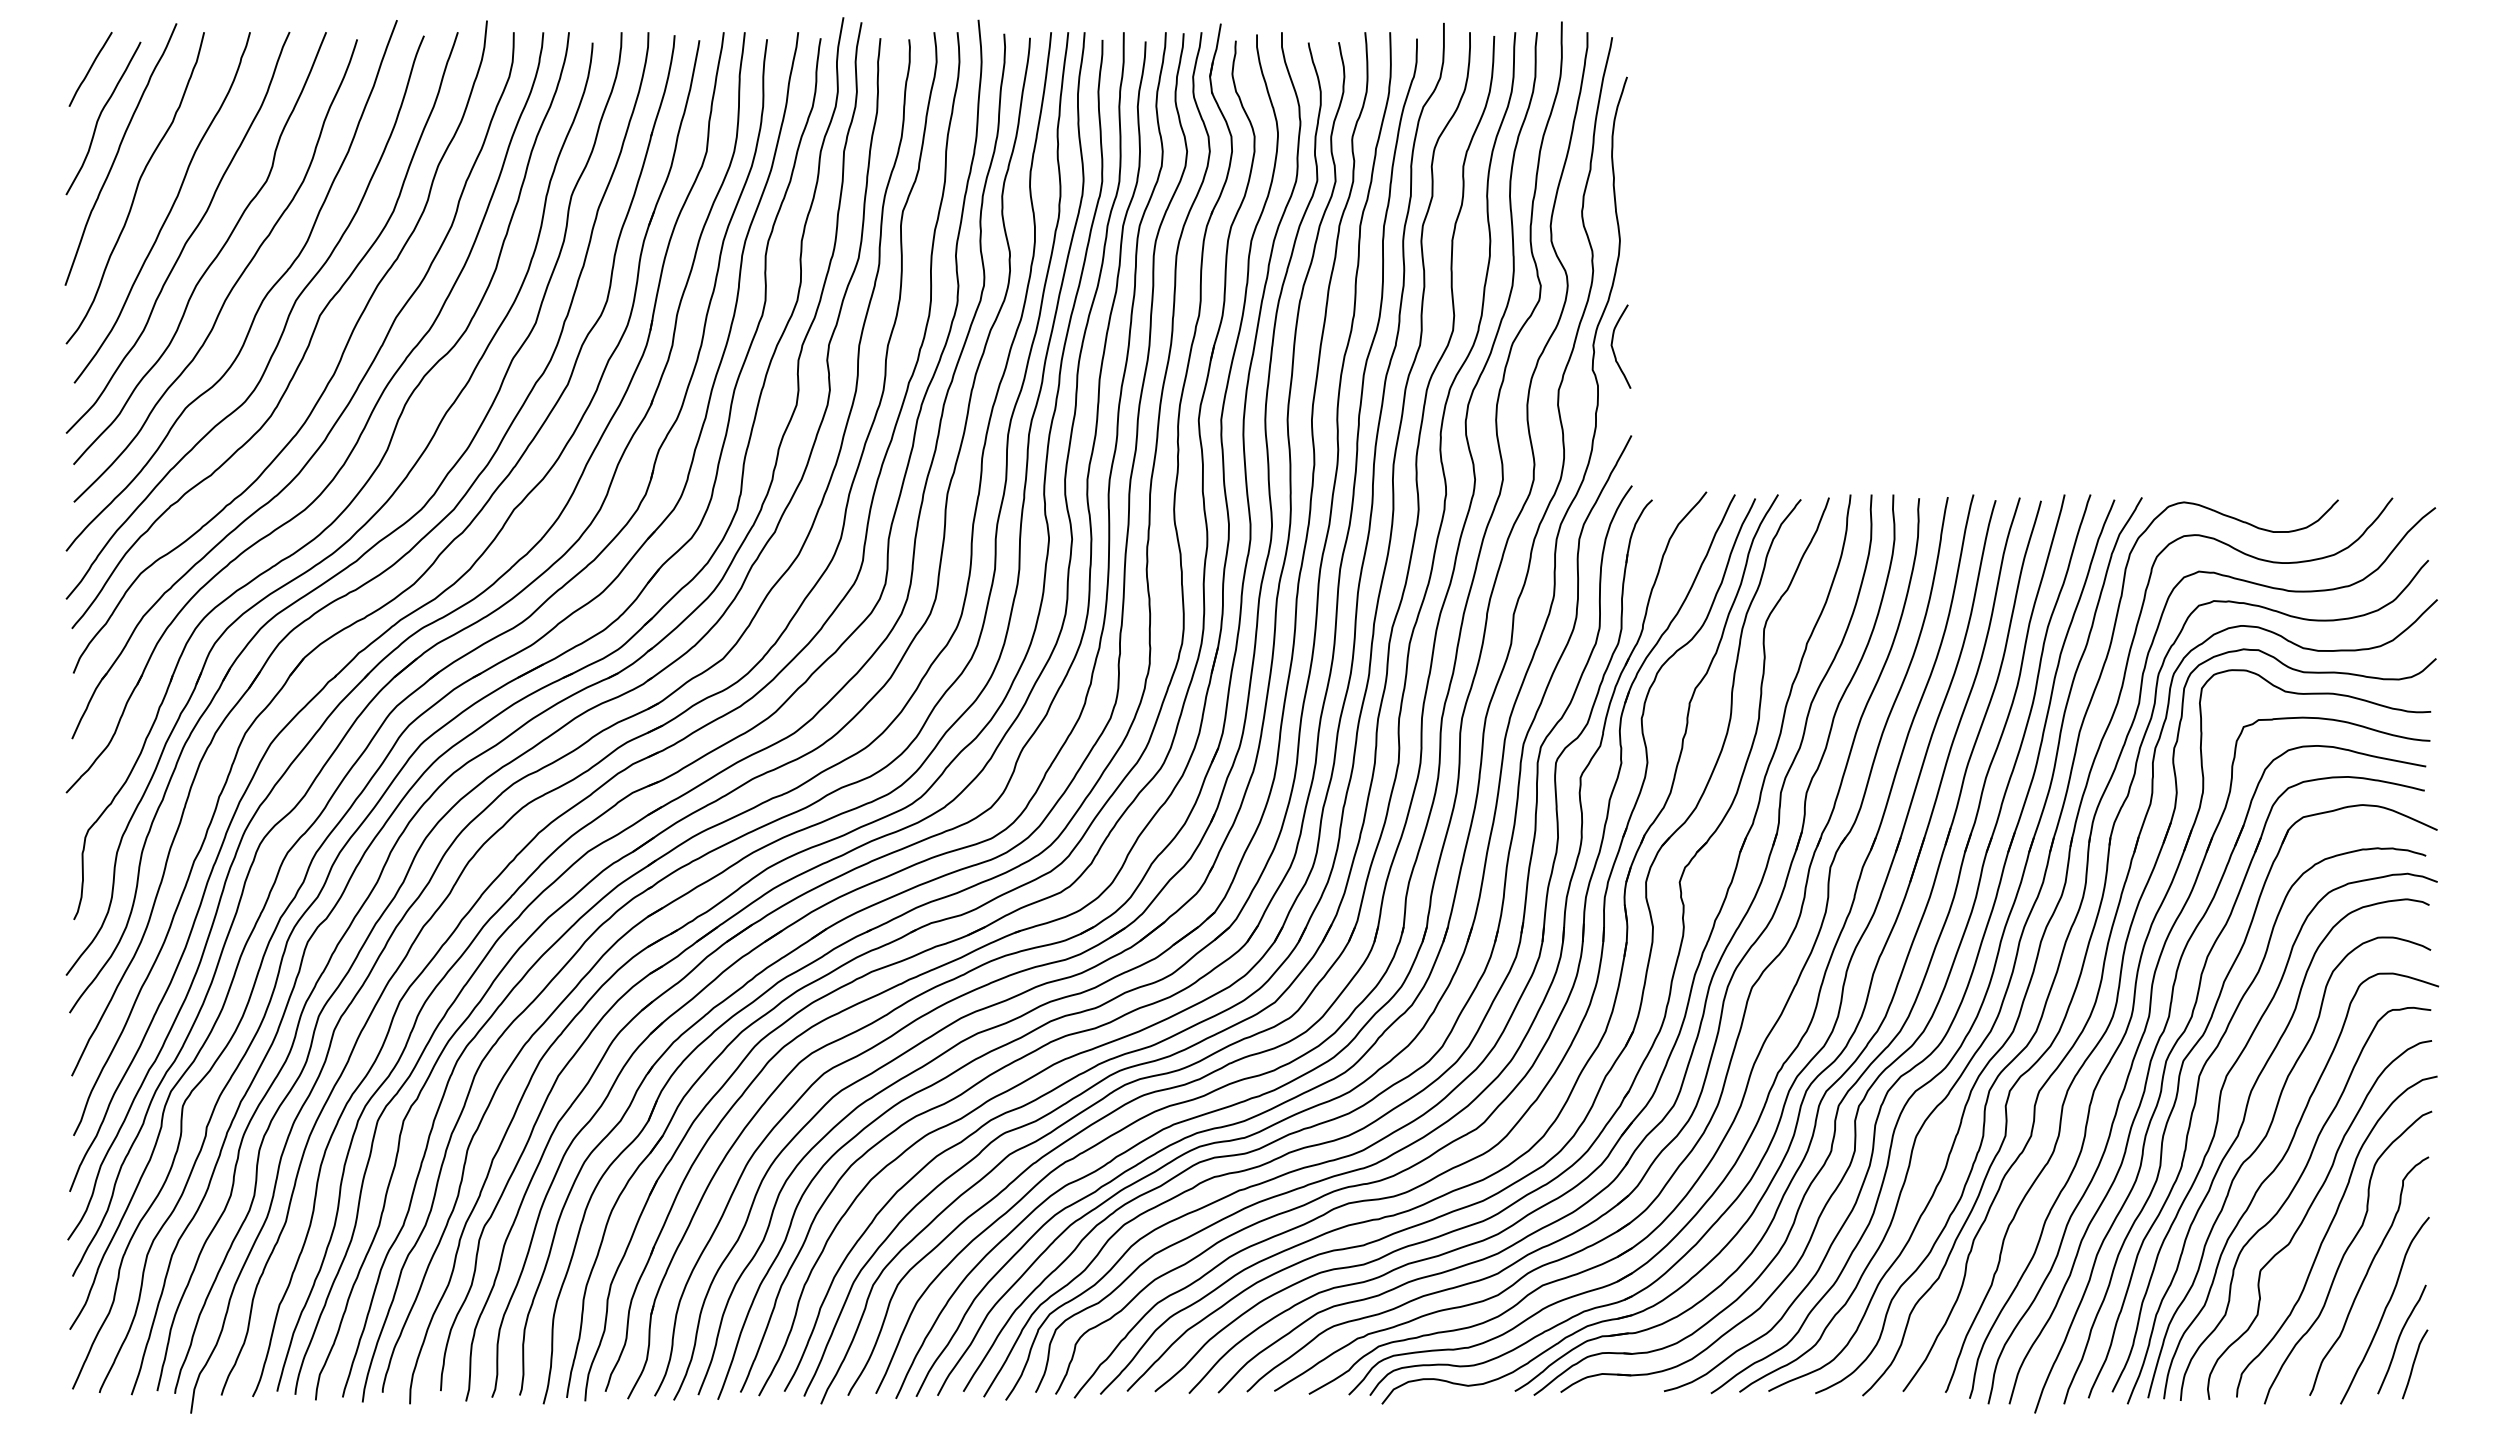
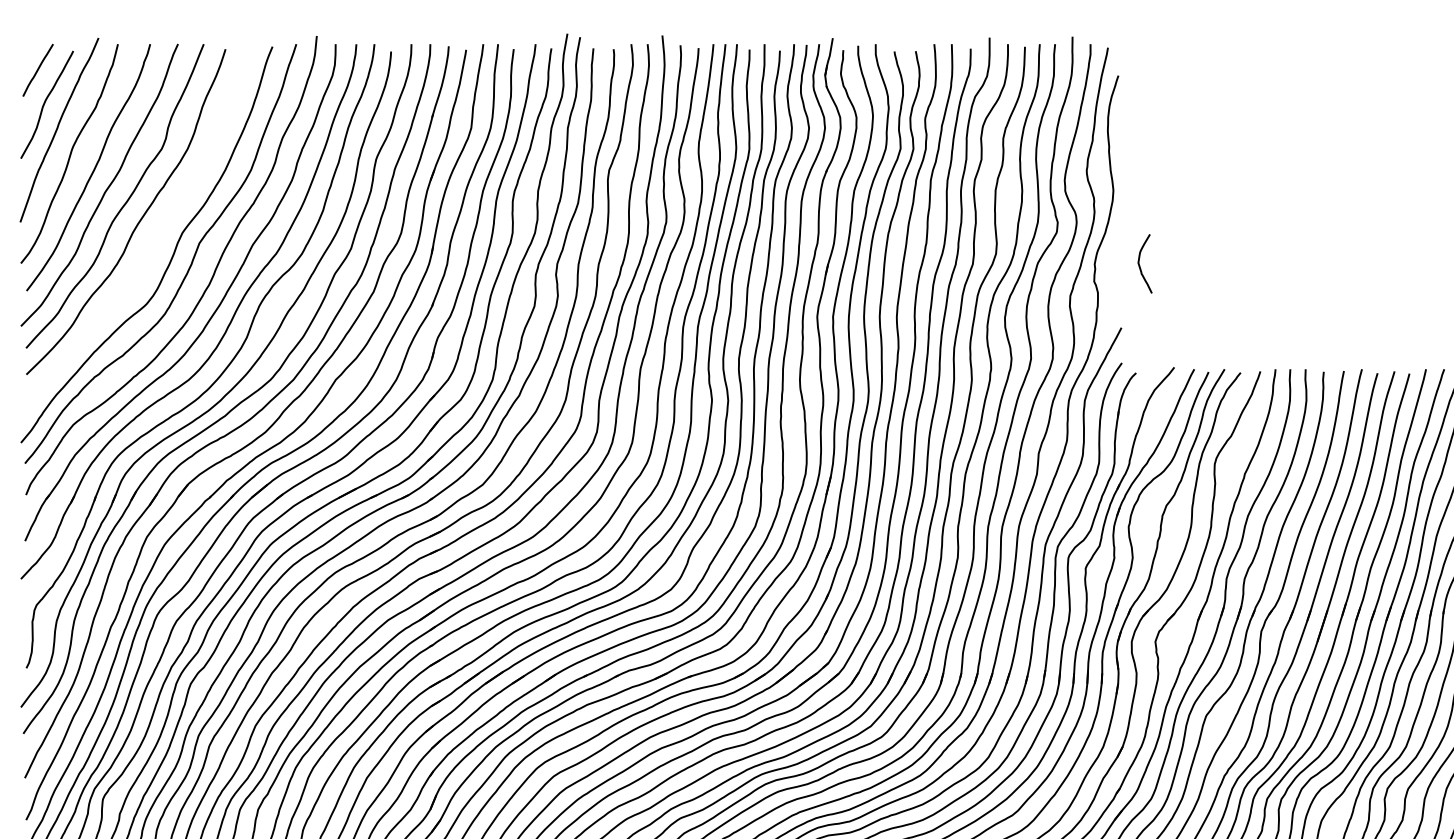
curve: (261, 301) -> (158, 233), removed
curve: (1613, 347) -> (1139, 264), moved

